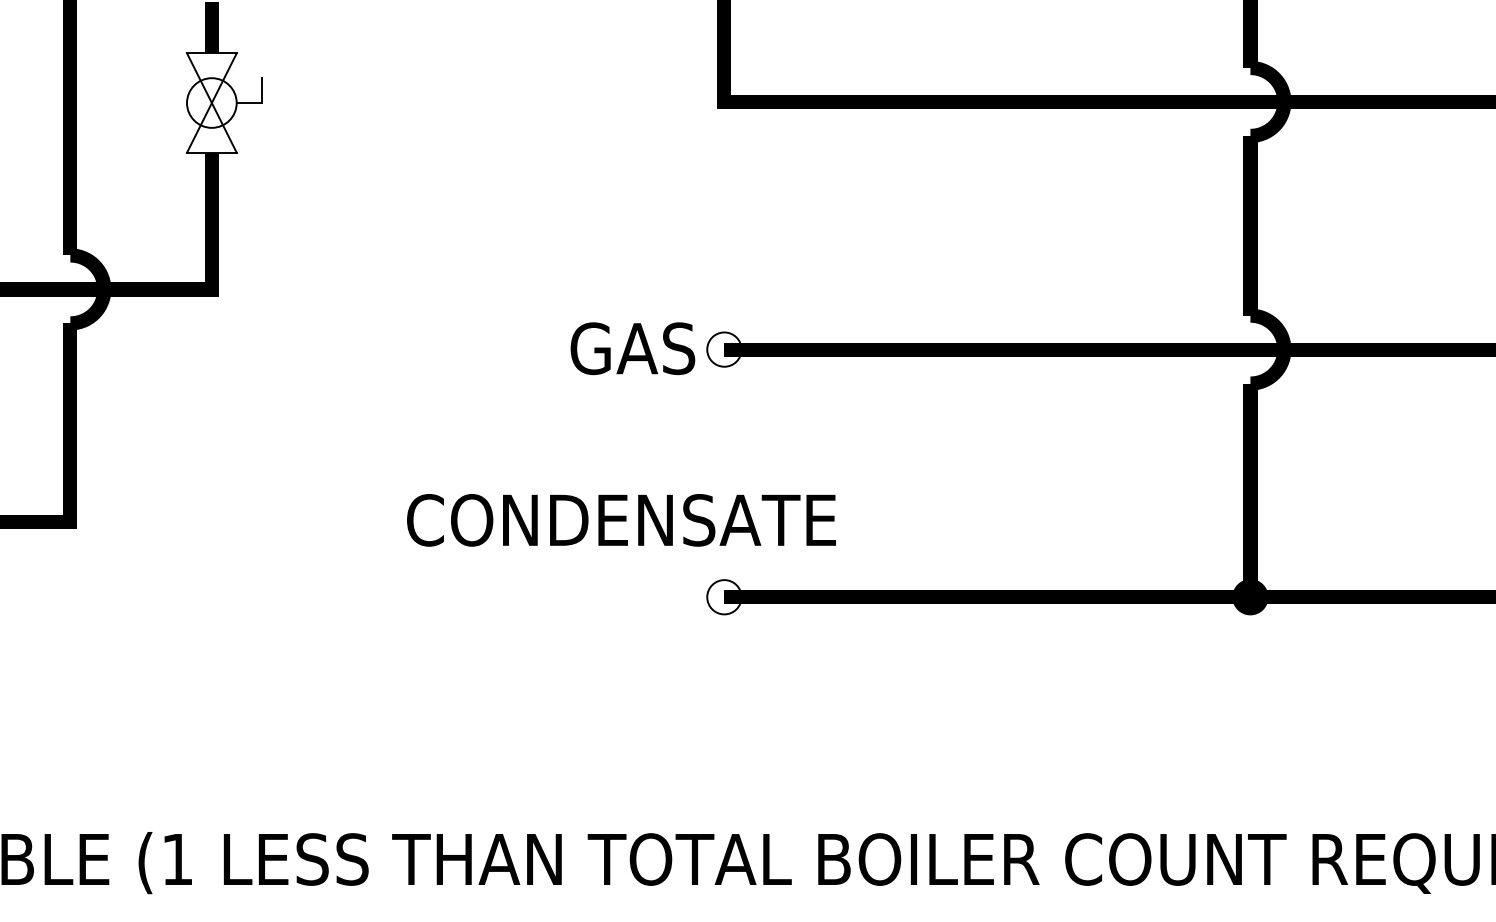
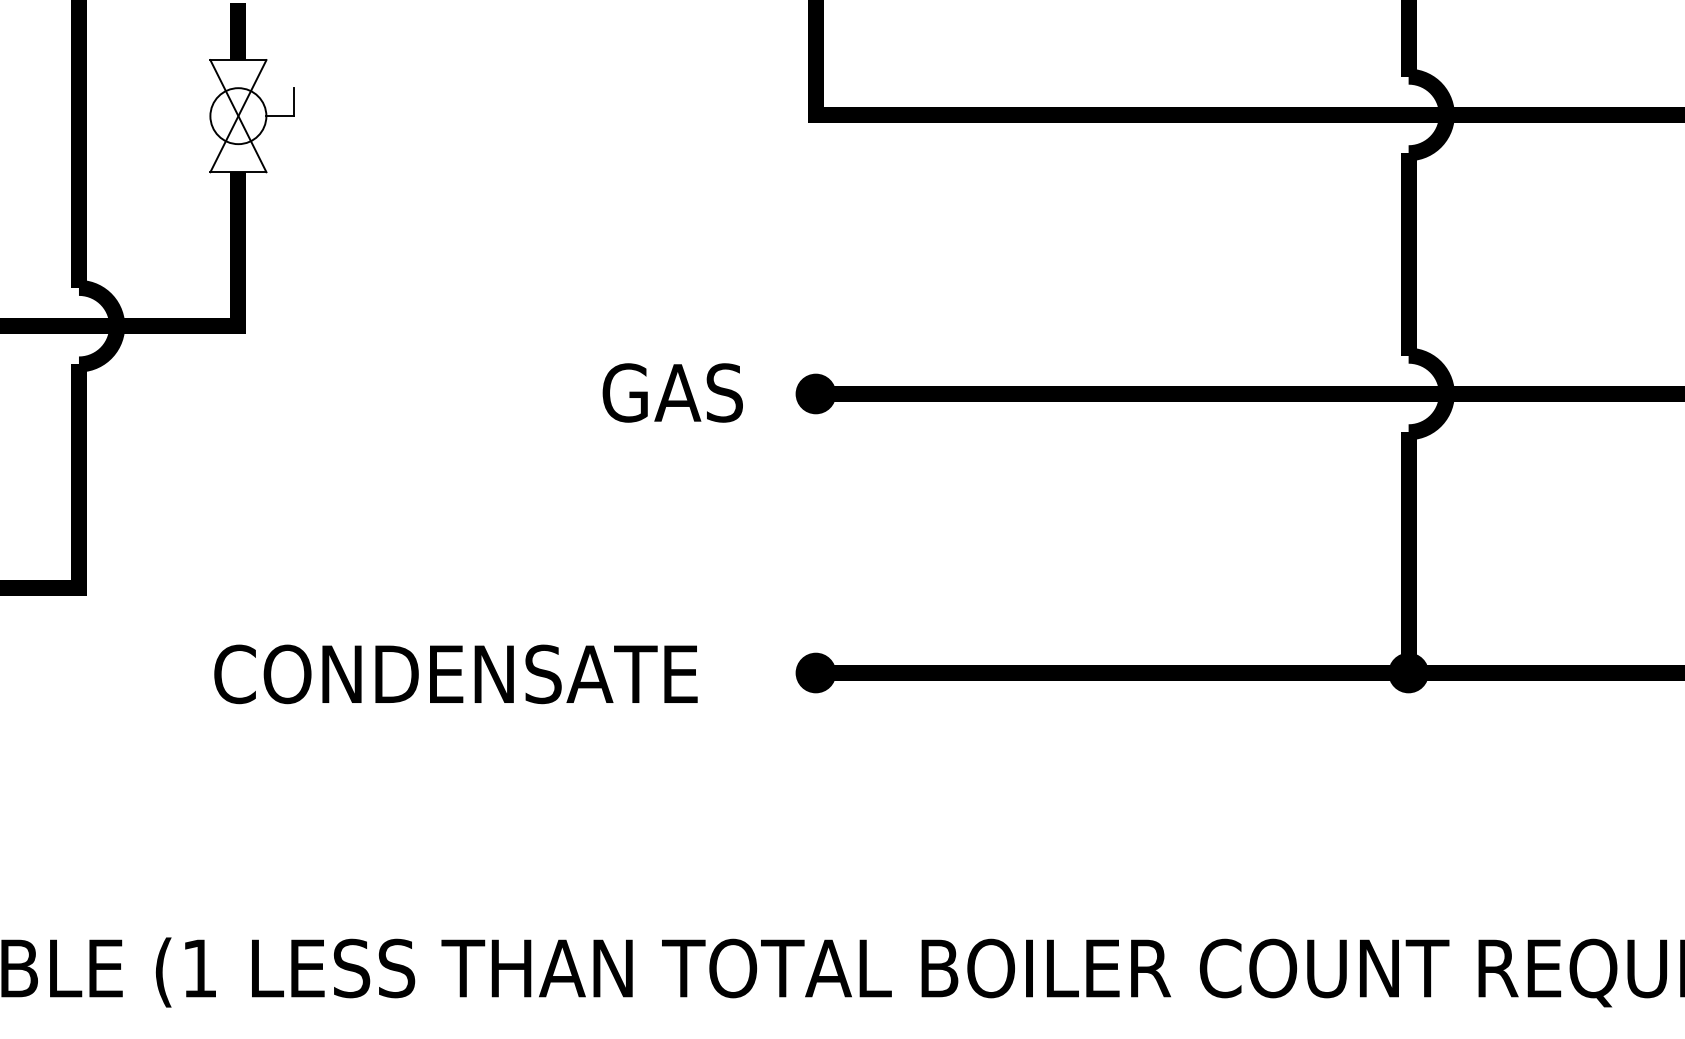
text: (632, 348) -> (672, 392), moved
fill: (724, 349) -> (815, 393), added
text: (621, 520) -> (455, 674), moved
fill: (724, 596) -> (815, 672), added

